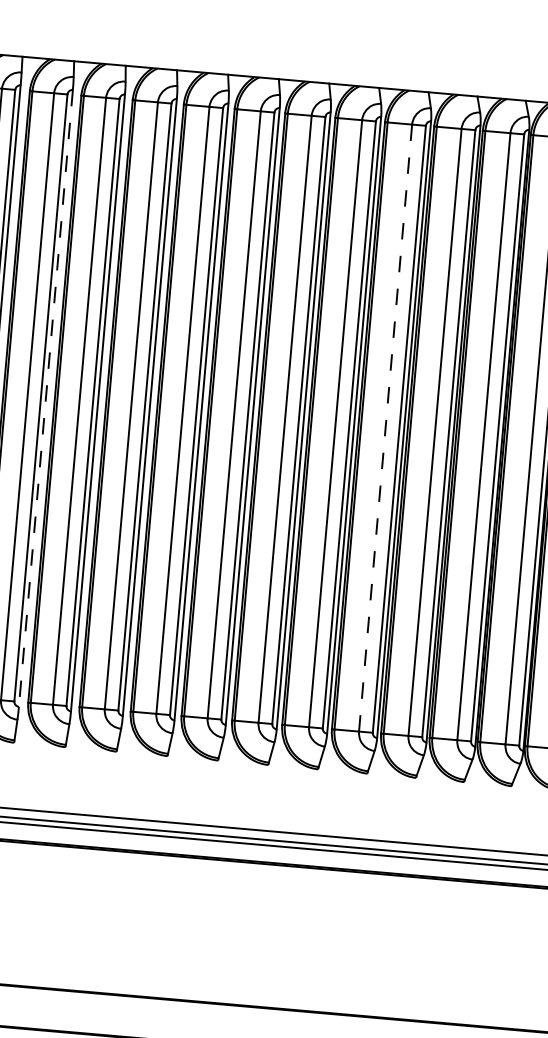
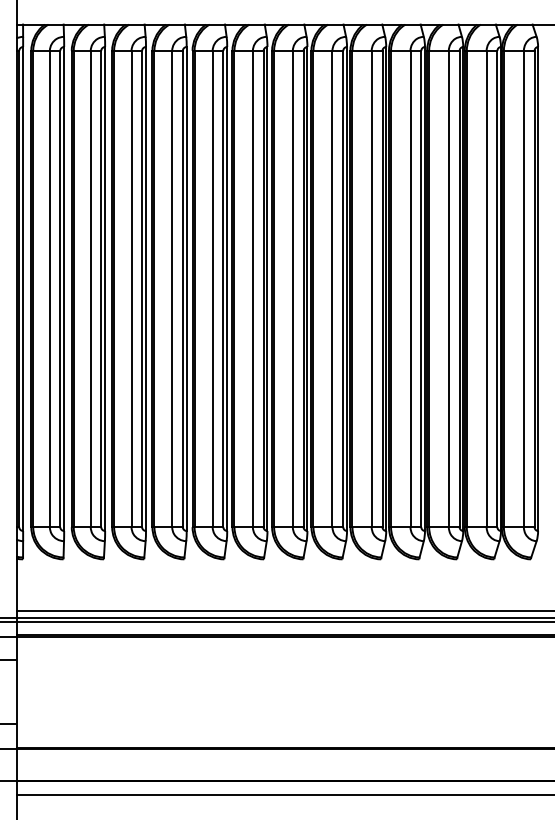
line: (46, 399) -> (105, 289), dashed -> solid
line: (385, 427) -> (371, 288), dashed -> solid

